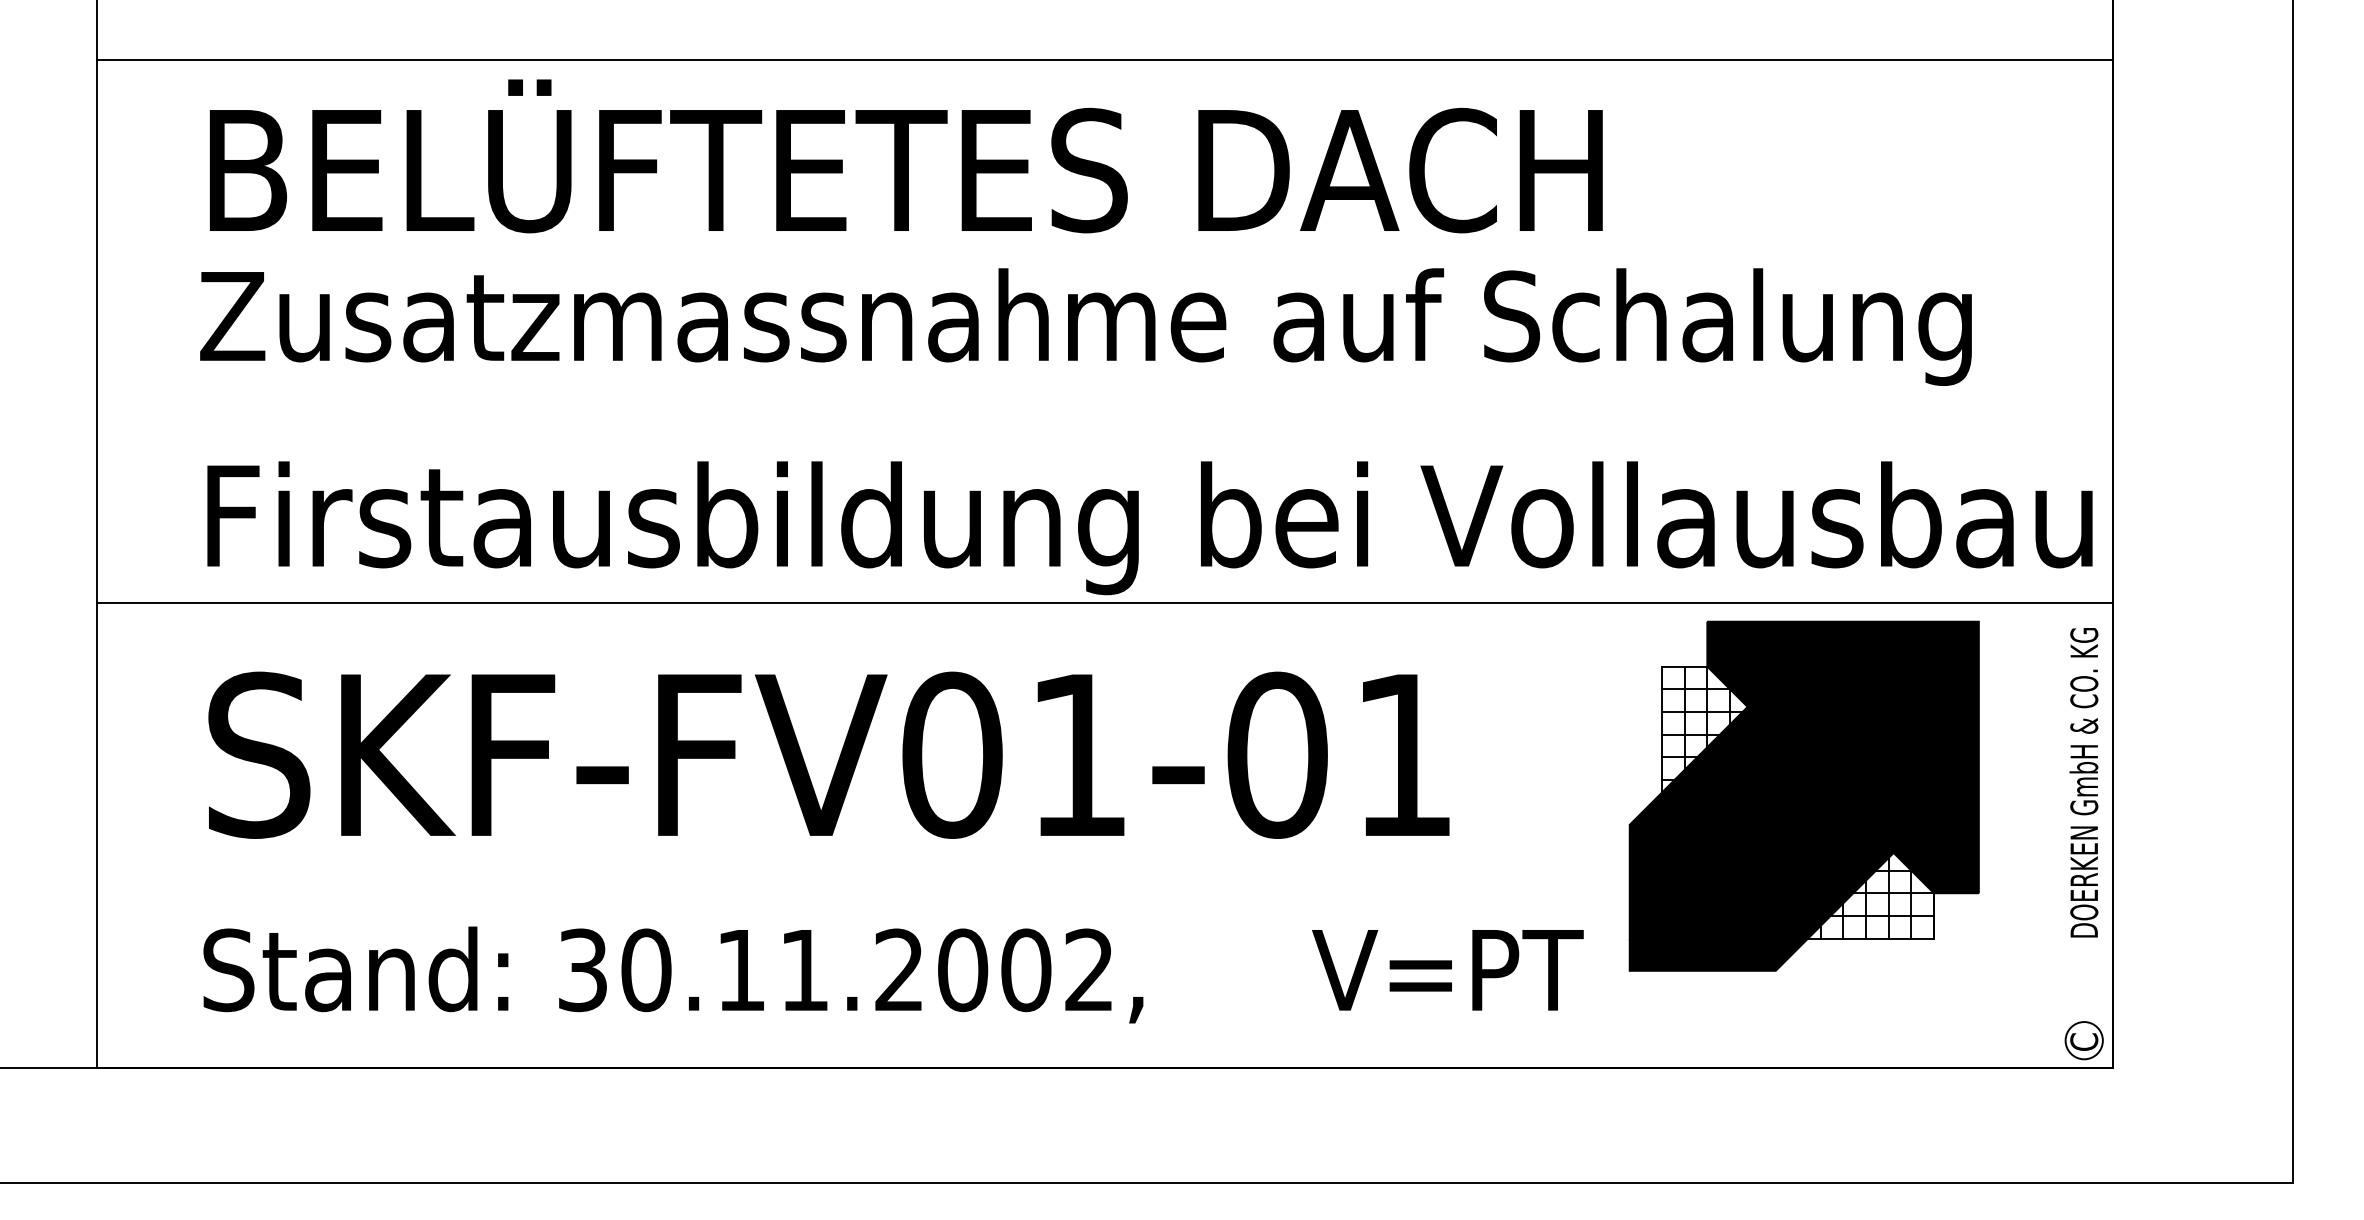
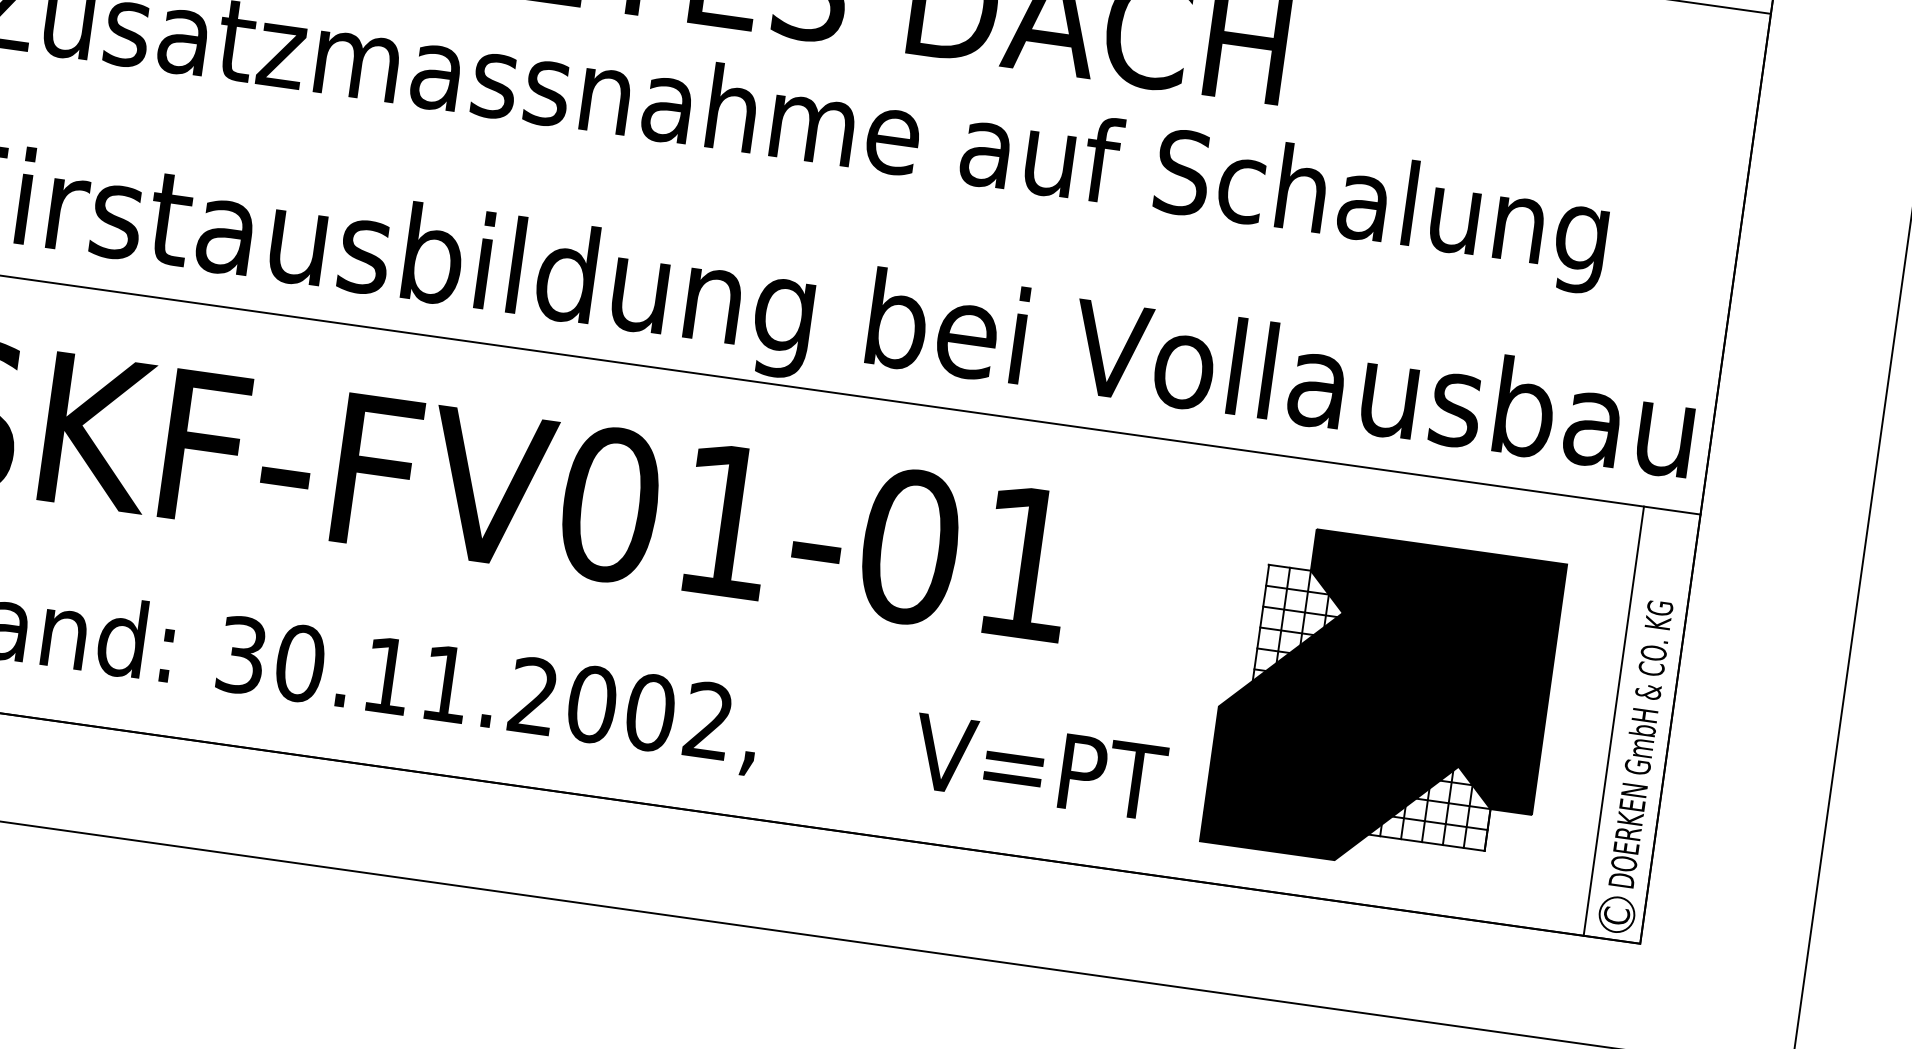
text: (2083, 782) -> (1640, 743), moved
part: (1803, 795) -> (1382, 702), moved
line: (2051, 835) -> (1613, 721), added

